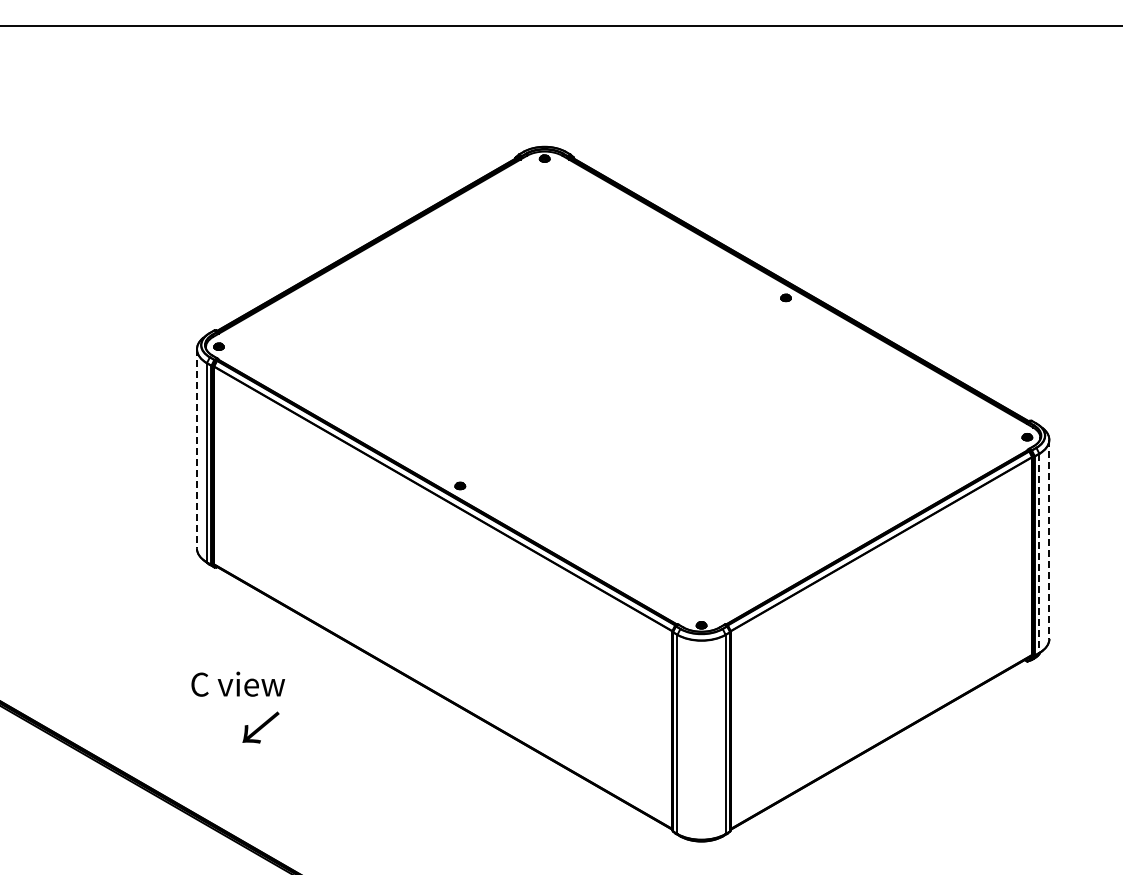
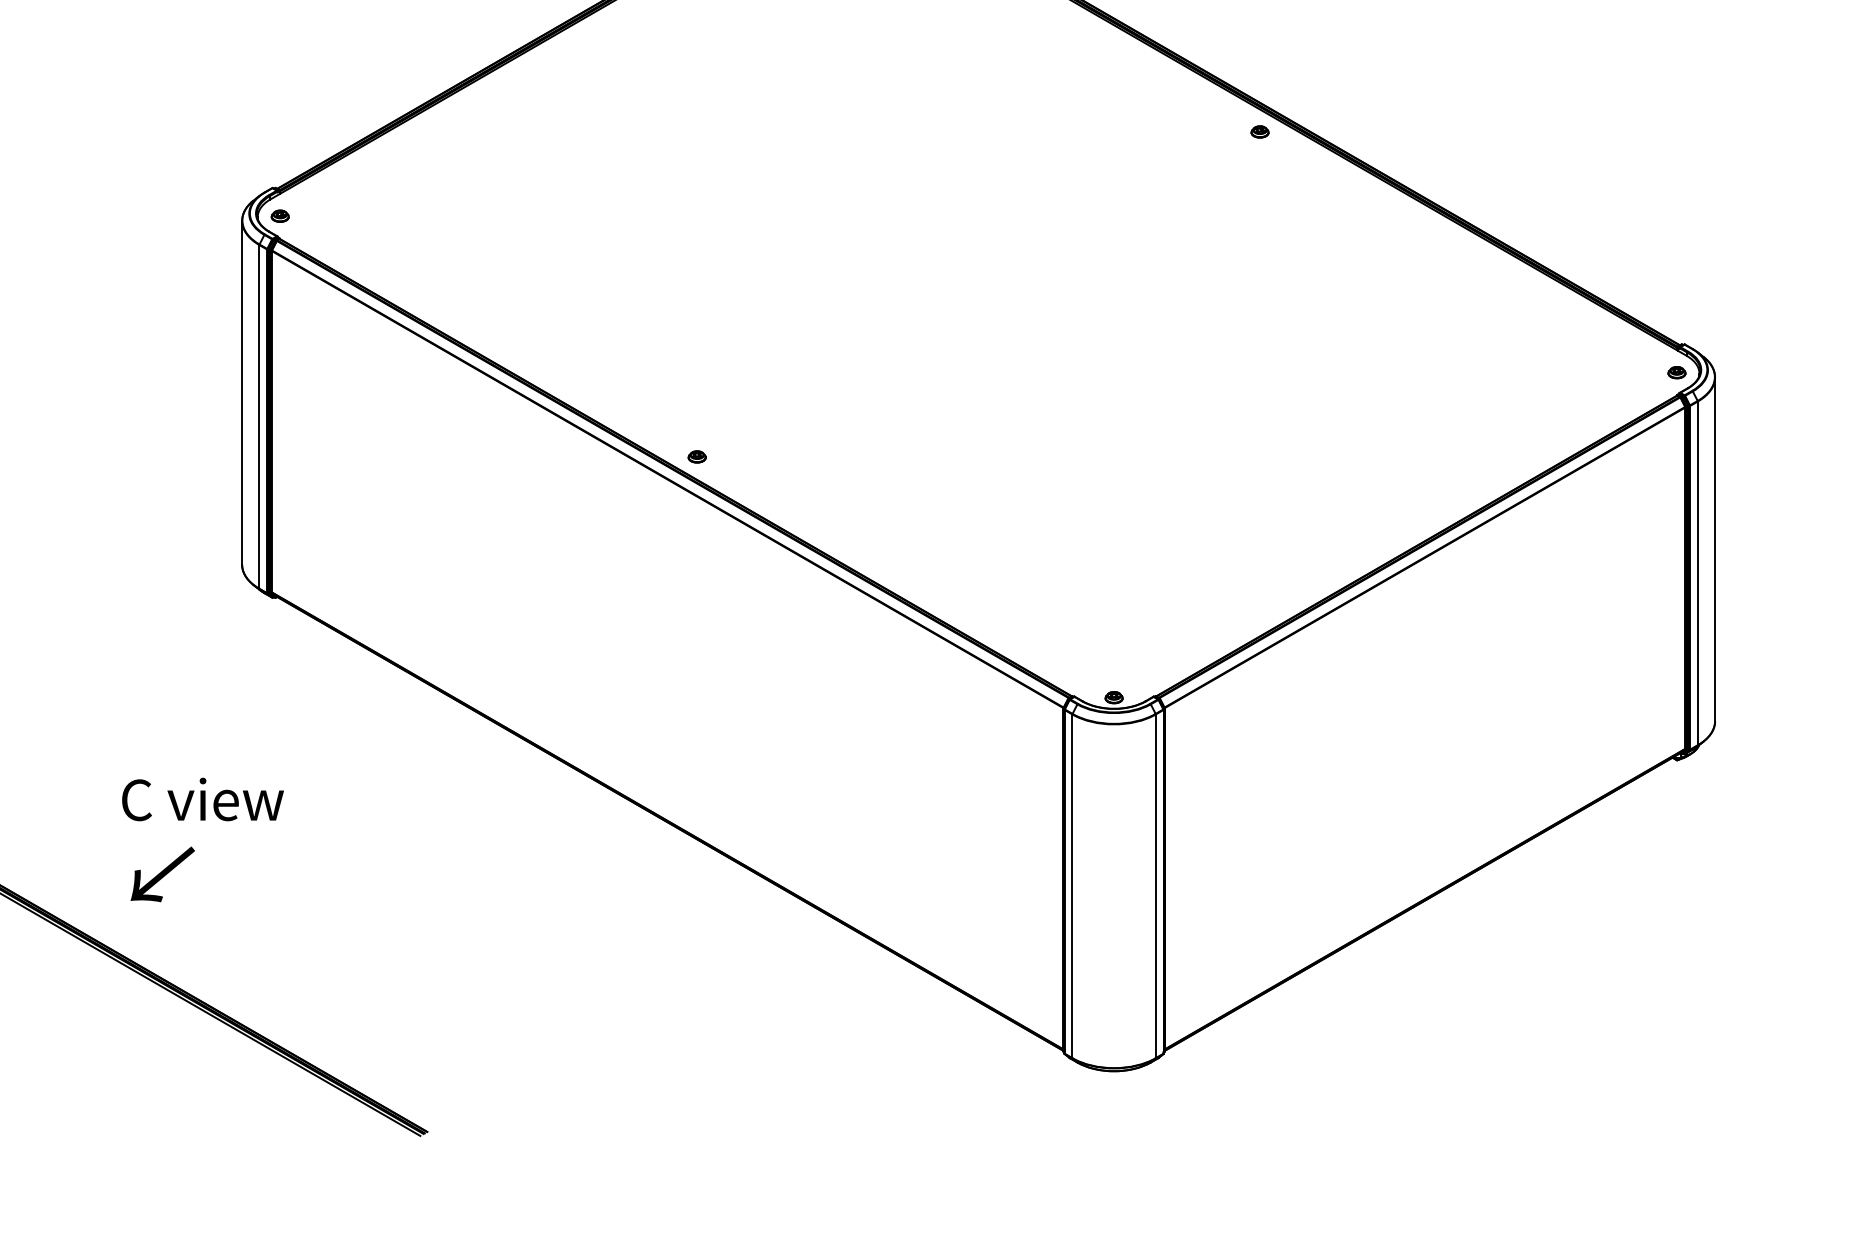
line: (196, 449) -> (241, 393), dashed -> solid
line: (1049, 539) -> (1715, 549), dashed -> solid
line: (1039, 553) -> (1698, 573), dashed -> solid
text: (237, 683) -> (201, 798), moved
text: (260, 727) -> (161, 874), moved

